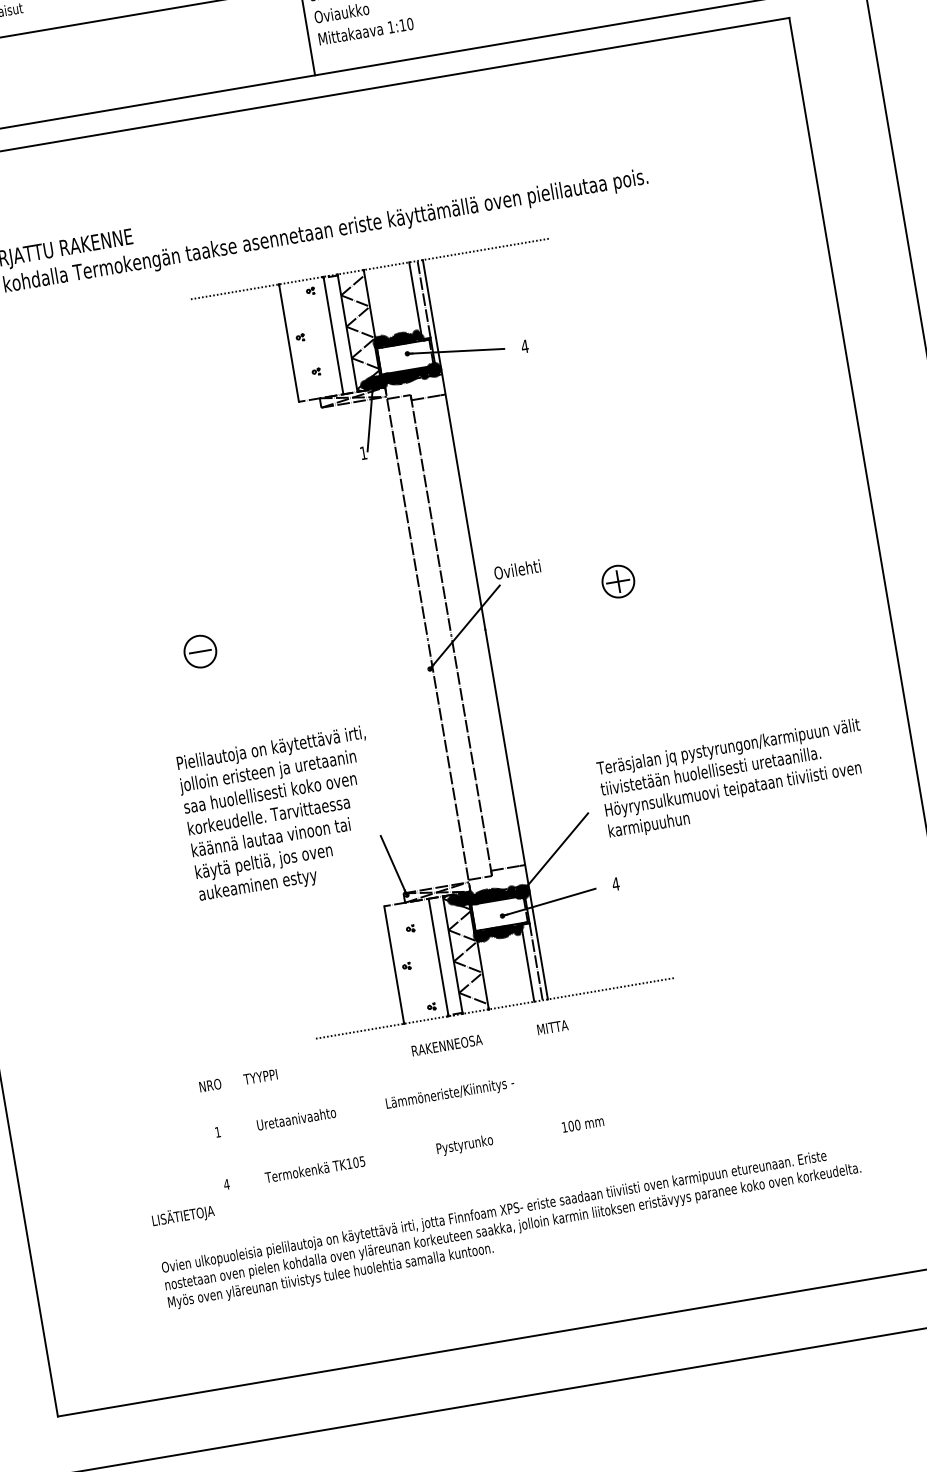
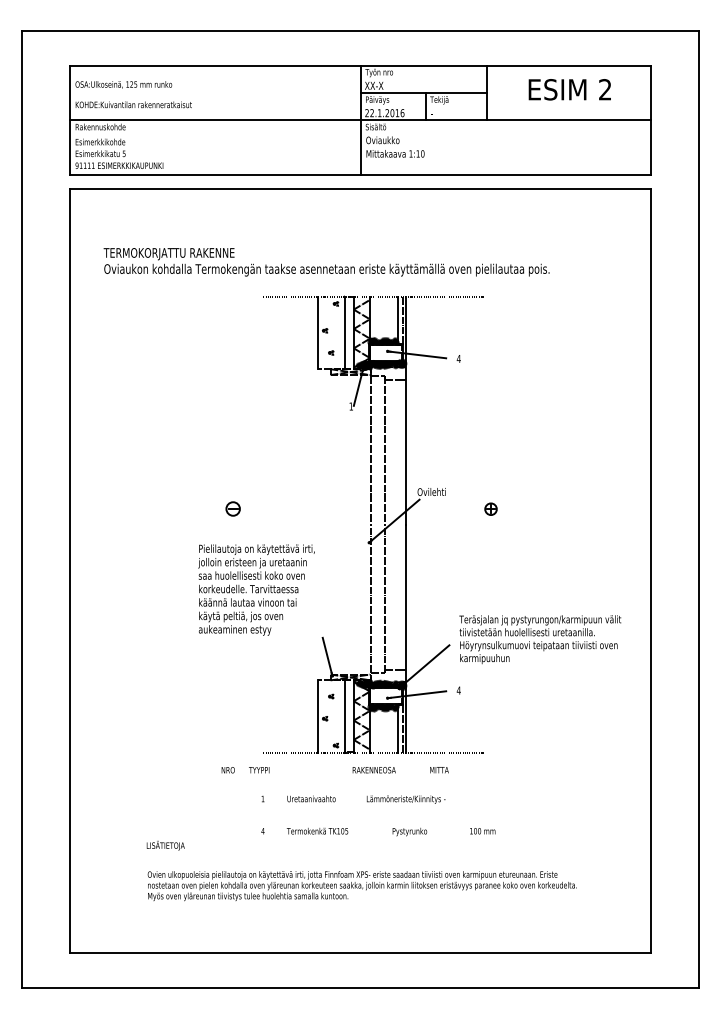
part: (617, 580) -> (490, 508), size x0.6
part: (199, 651) -> (232, 508), size x0.7
text: (281, 813) -> (256, 589), moved
text: (382, 1056) -> (334, 770), moved
text: (409, 1127) -> (378, 815), moved

